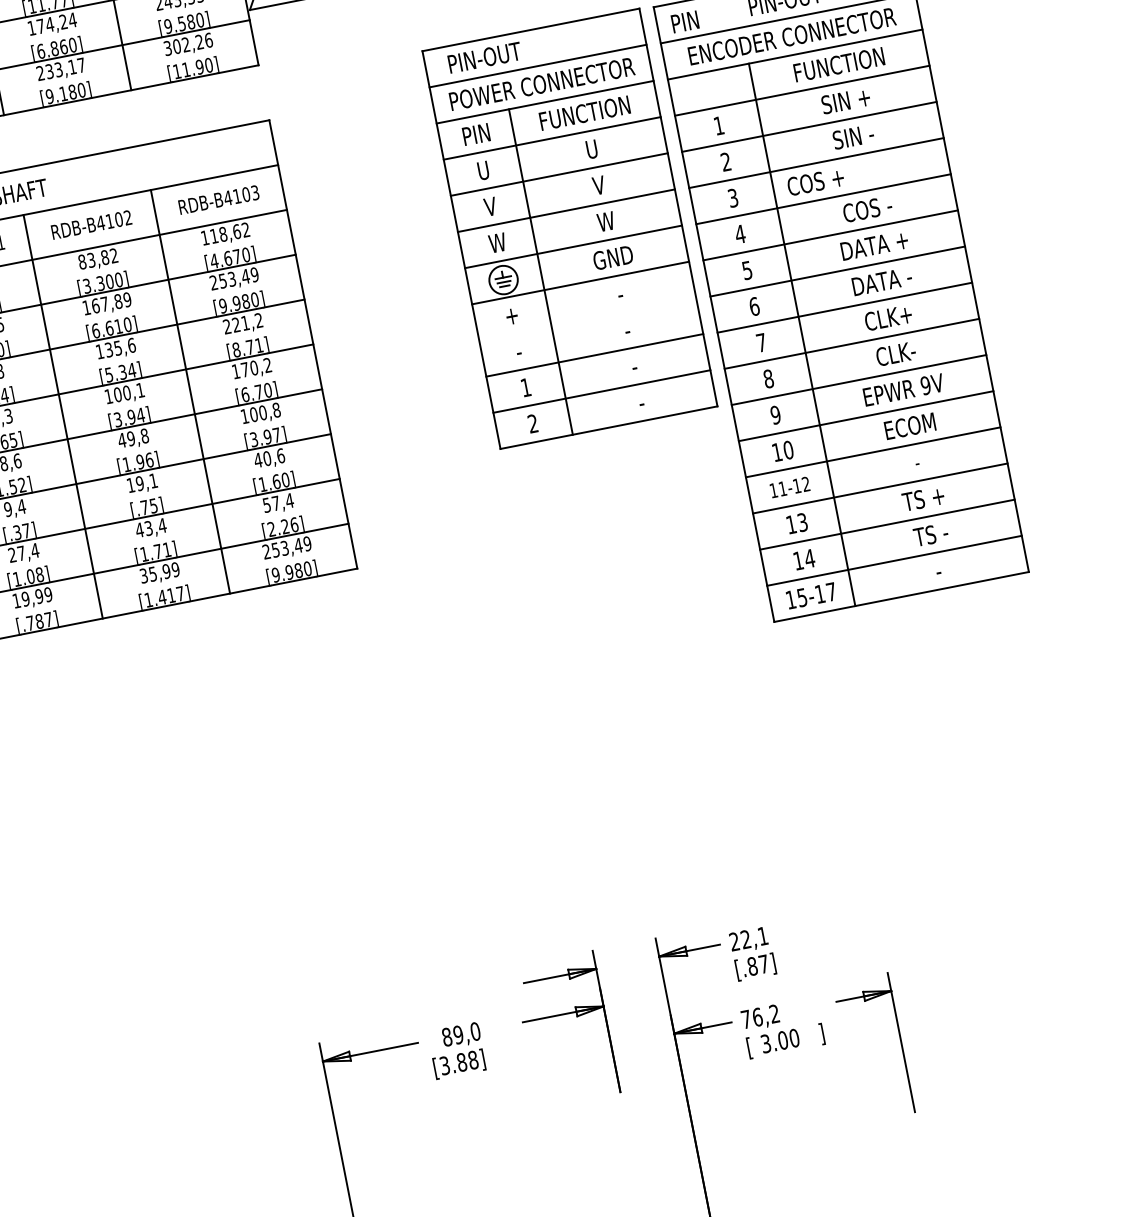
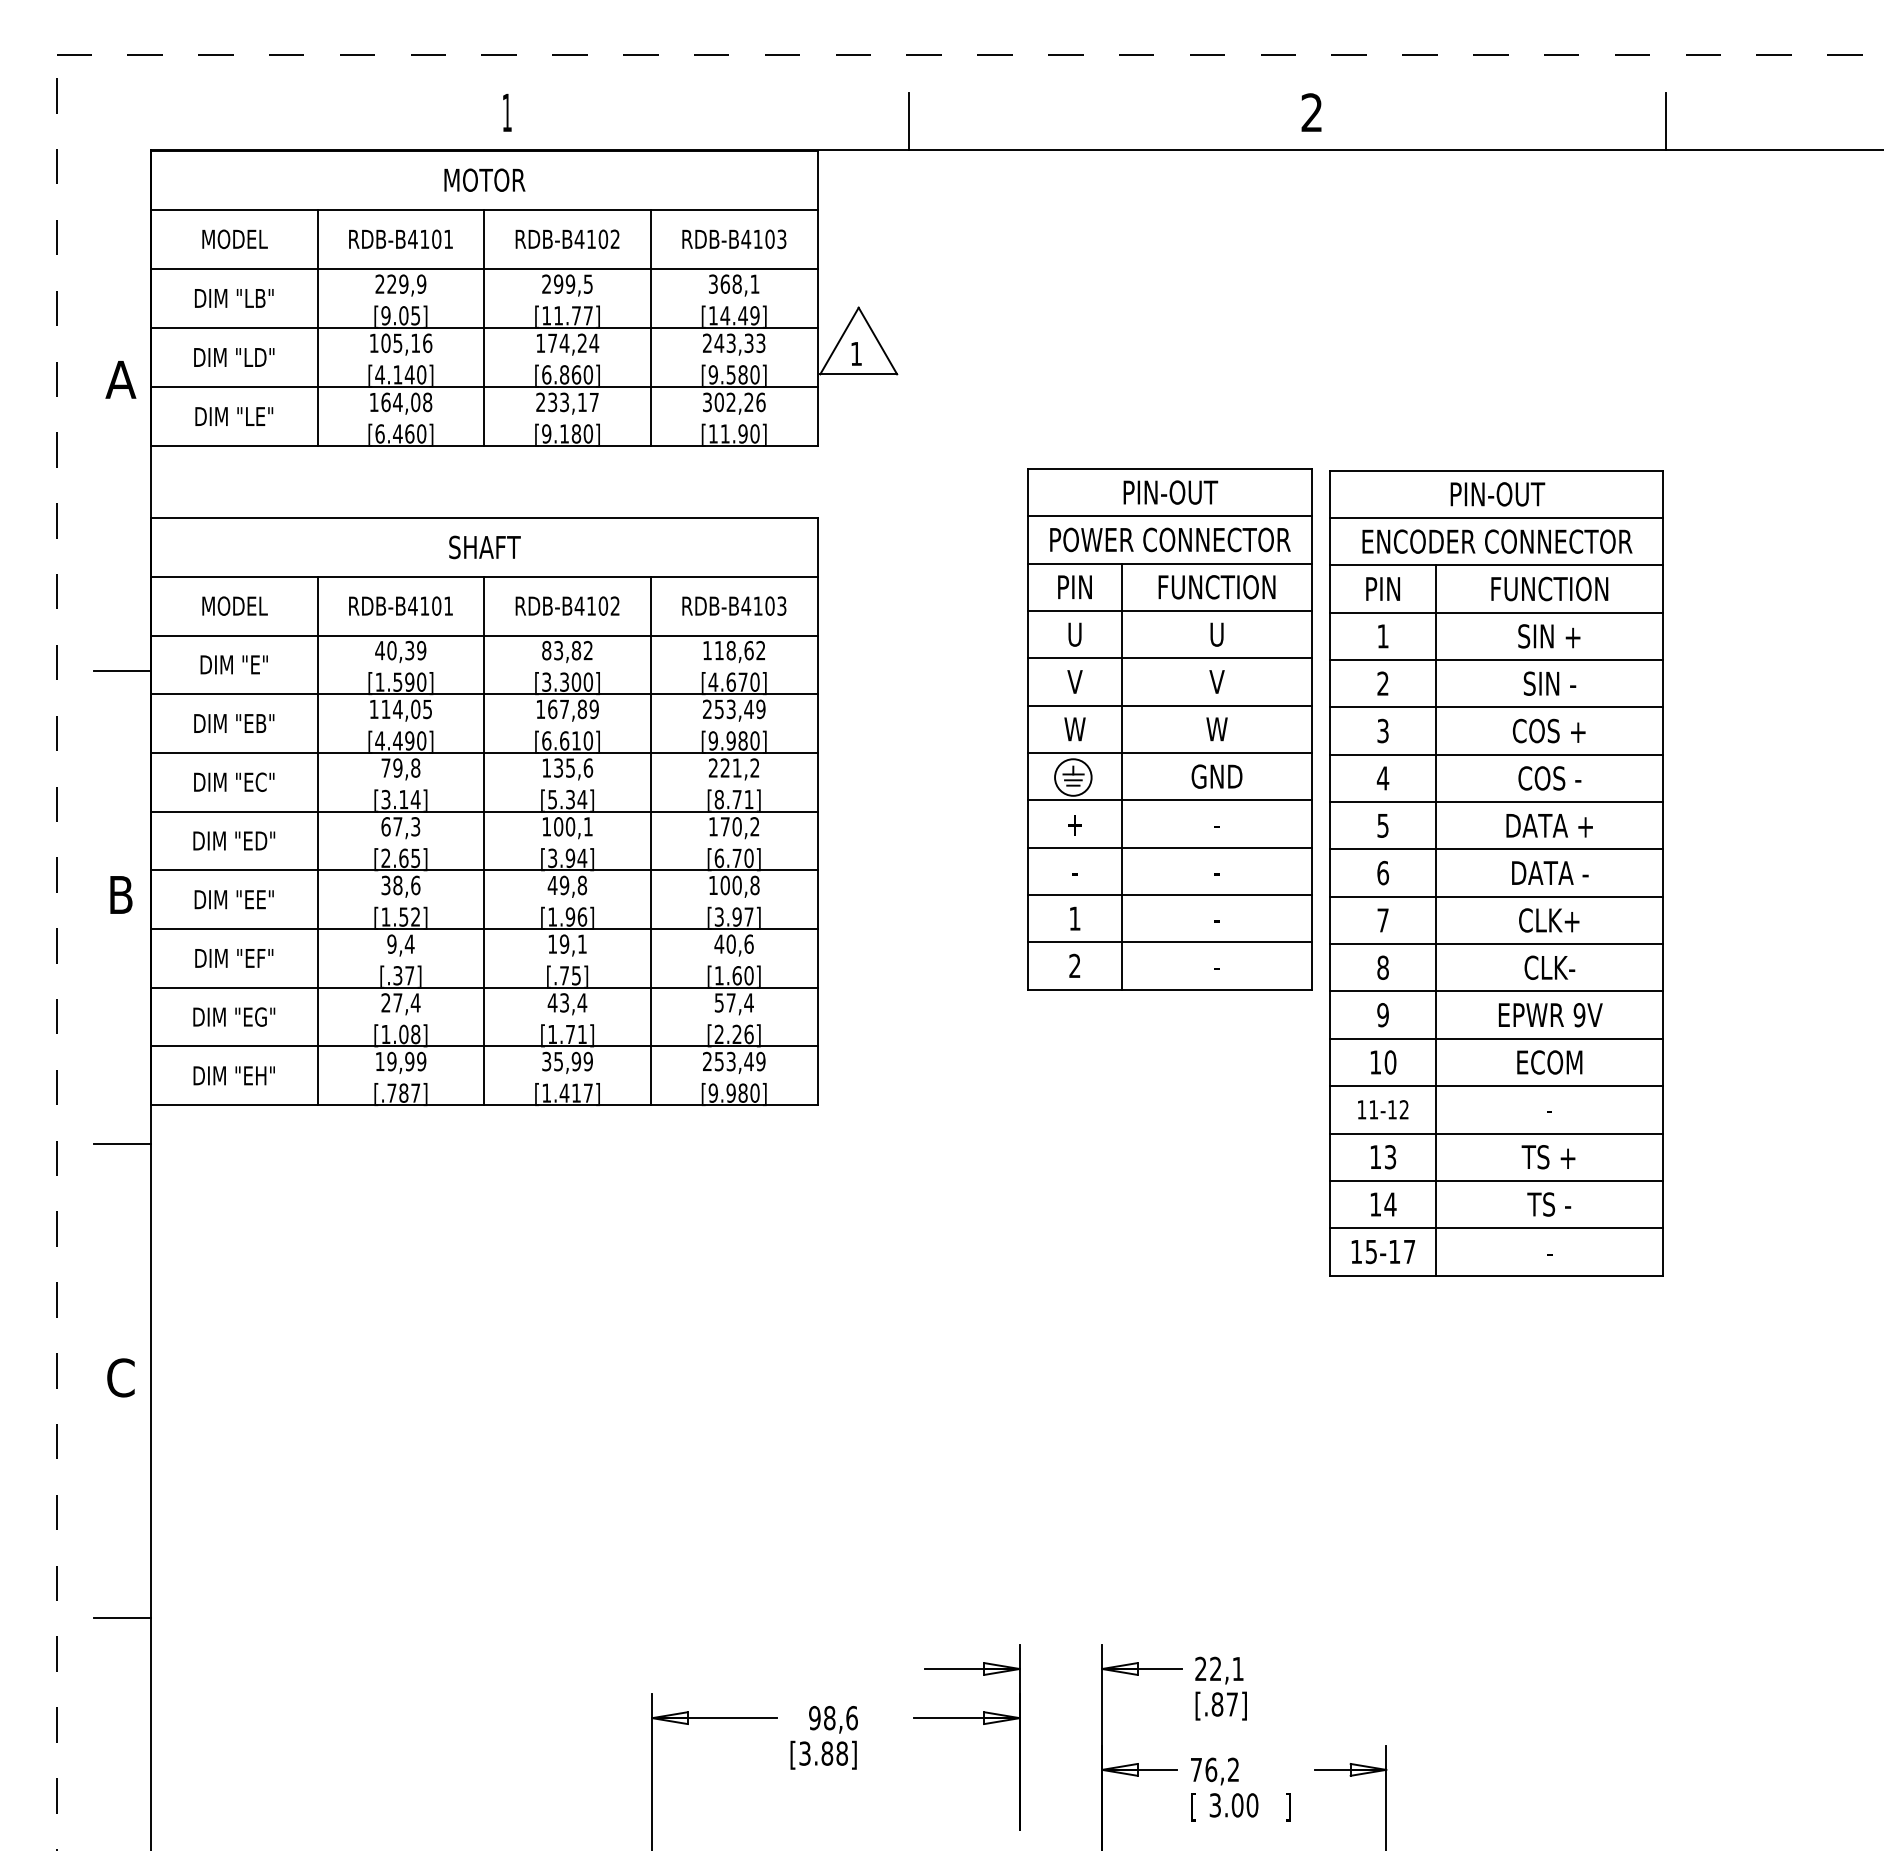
text: (684, 21) -> (1382, 588), moved
text: (484, 57) -> (1170, 492), moved
text: (815, 181) -> (1548, 730), moved
line: (587, 319) -> (1169, 847), added
text: (461, 1034) -> (833, 1718), 89,0 -> 98,6

